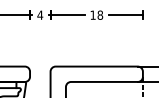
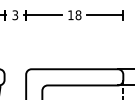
text: (40, 14) -> (15, 14), 4 -> 3

